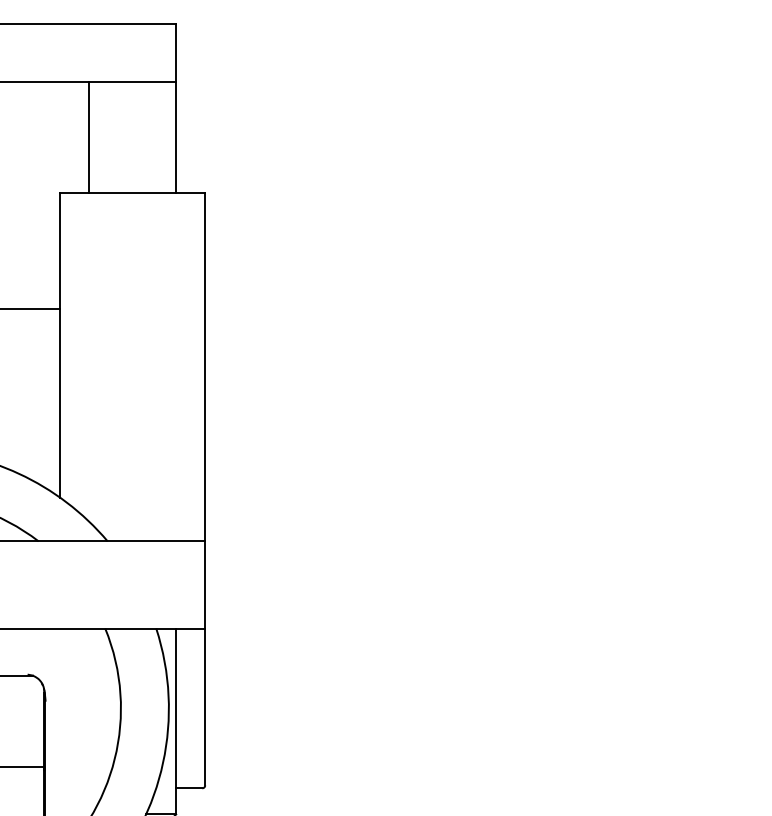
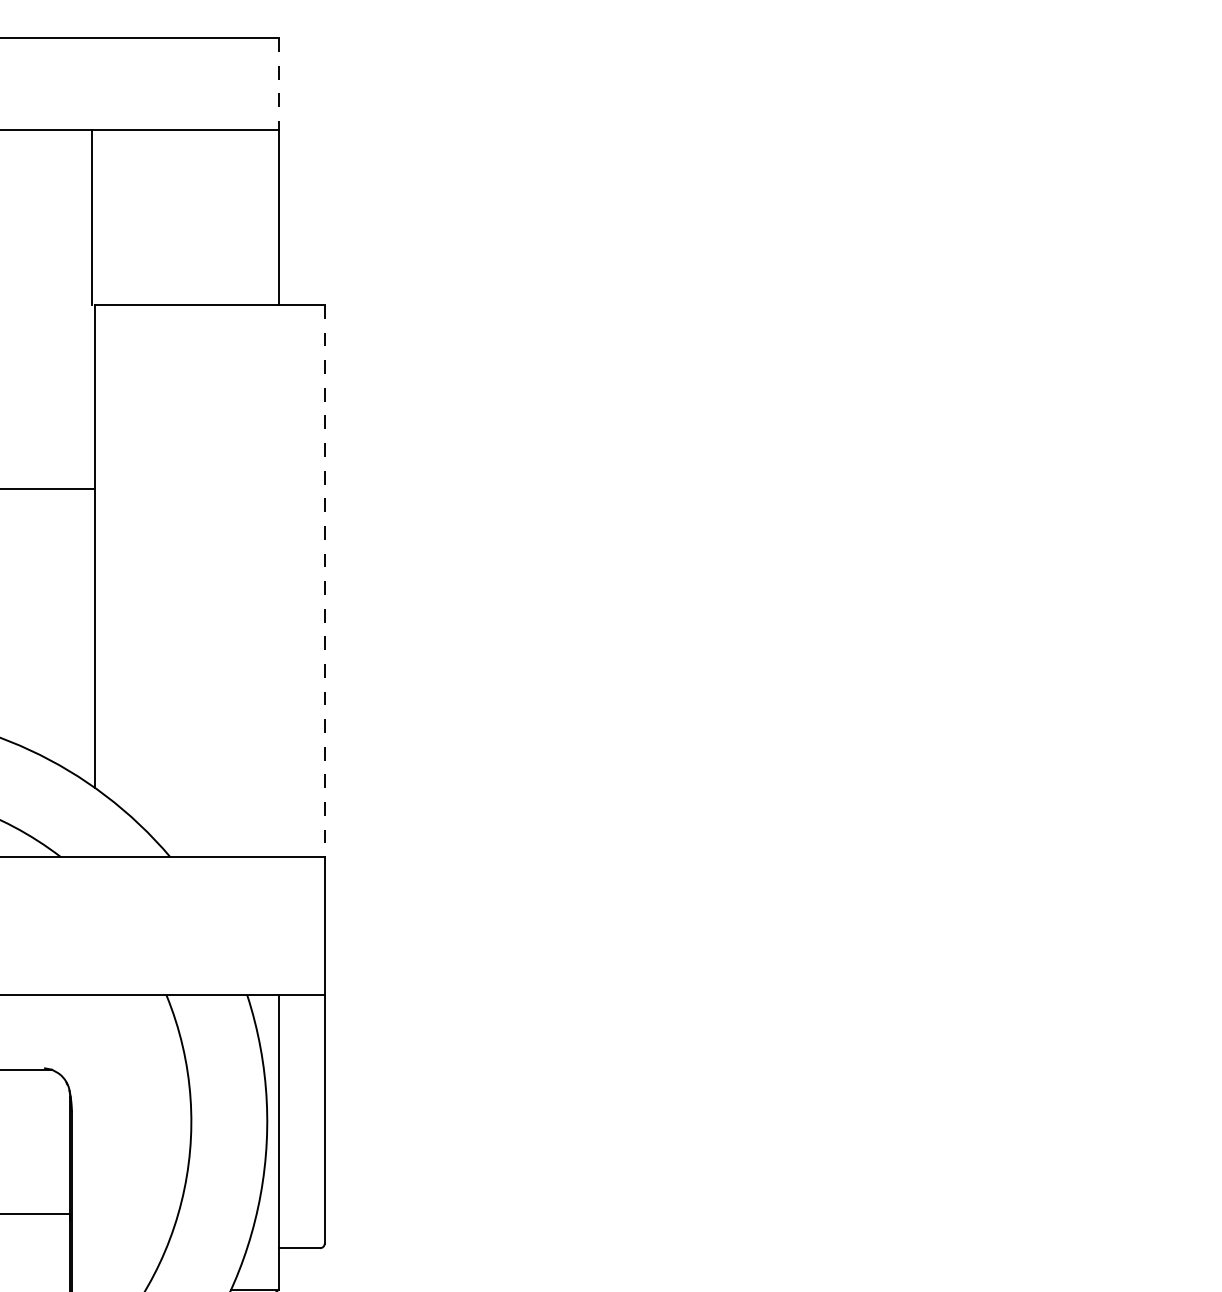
line: (176, 53) -> (279, 84), solid -> dashed
line: (89, 137) -> (92, 217), moved
line: (205, 367) -> (325, 581), solid -> dashed

